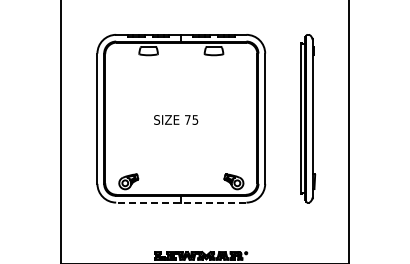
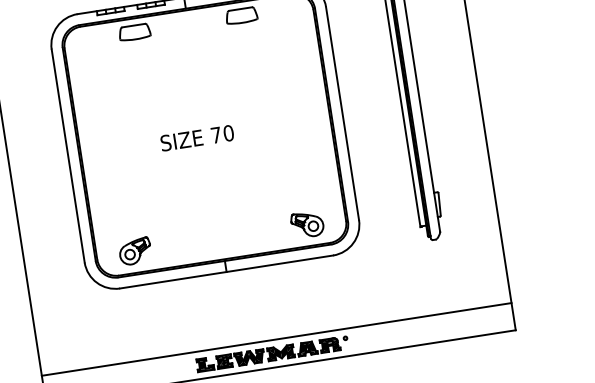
text: (195, 119) -> (228, 132), 75 -> 70
line: (180, 202) -> (225, 272), dashed -> solid
line: (204, 247) -> (275, 339), added

